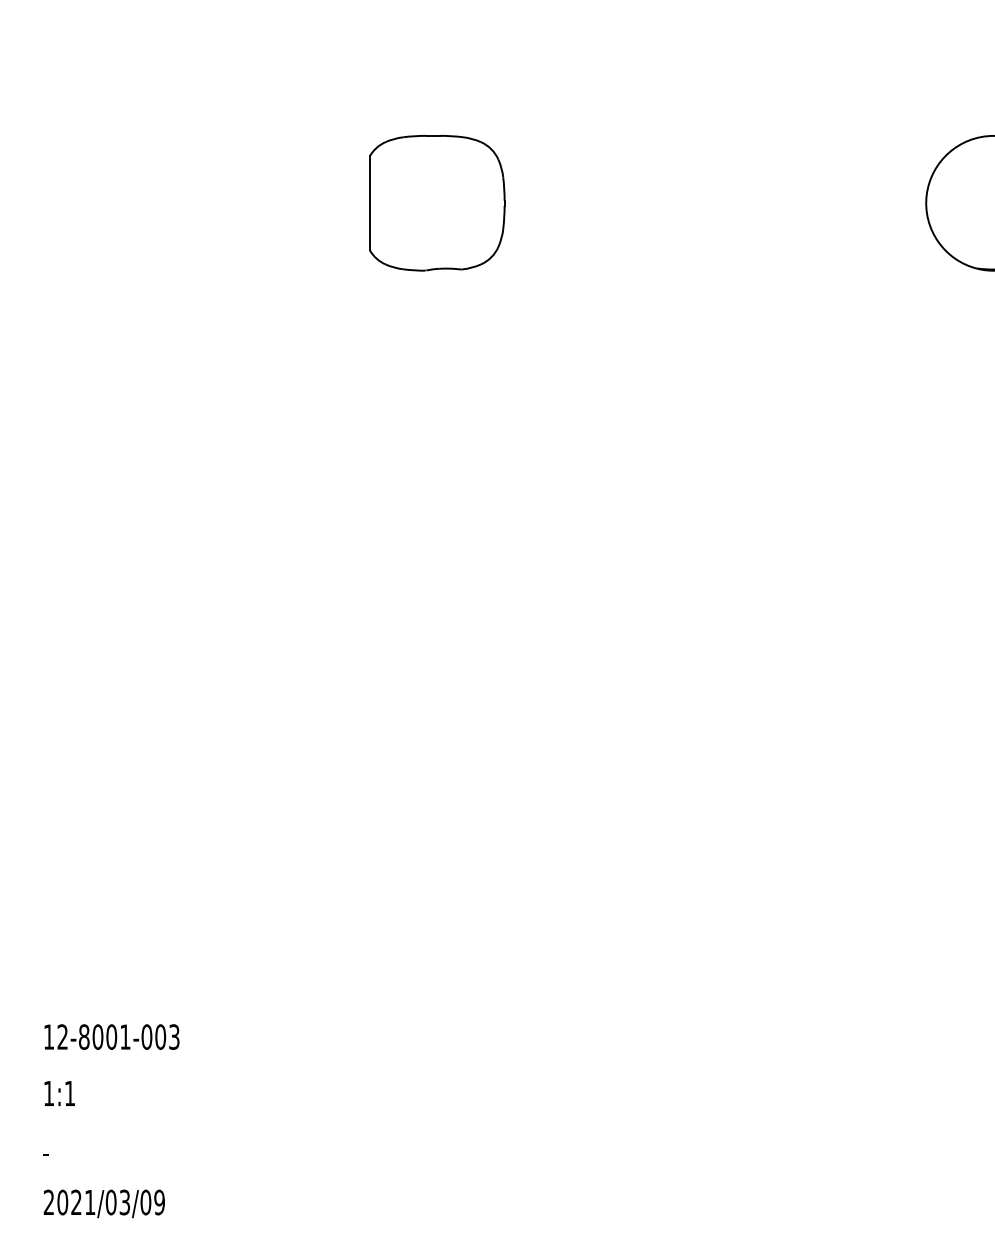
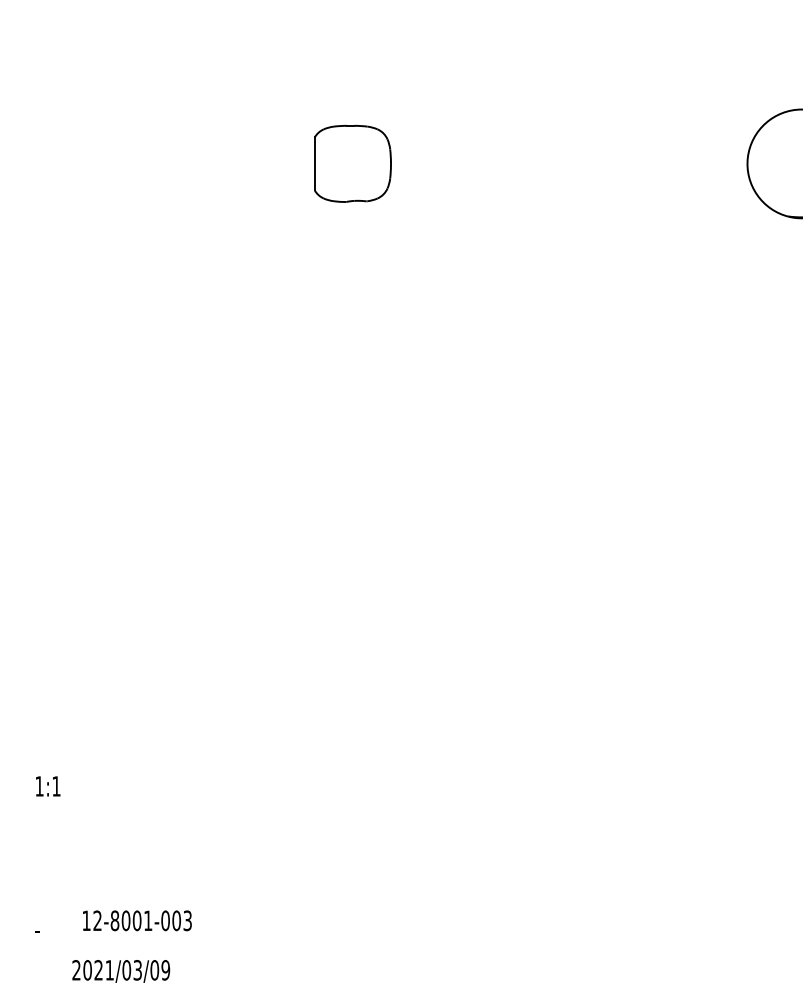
part: (436, 202) -> (352, 163), size x0.7
text: (112, 1036) -> (137, 920), moved
text: (60, 1093) -> (48, 786), moved
text: (104, 1203) -> (121, 971), moved

